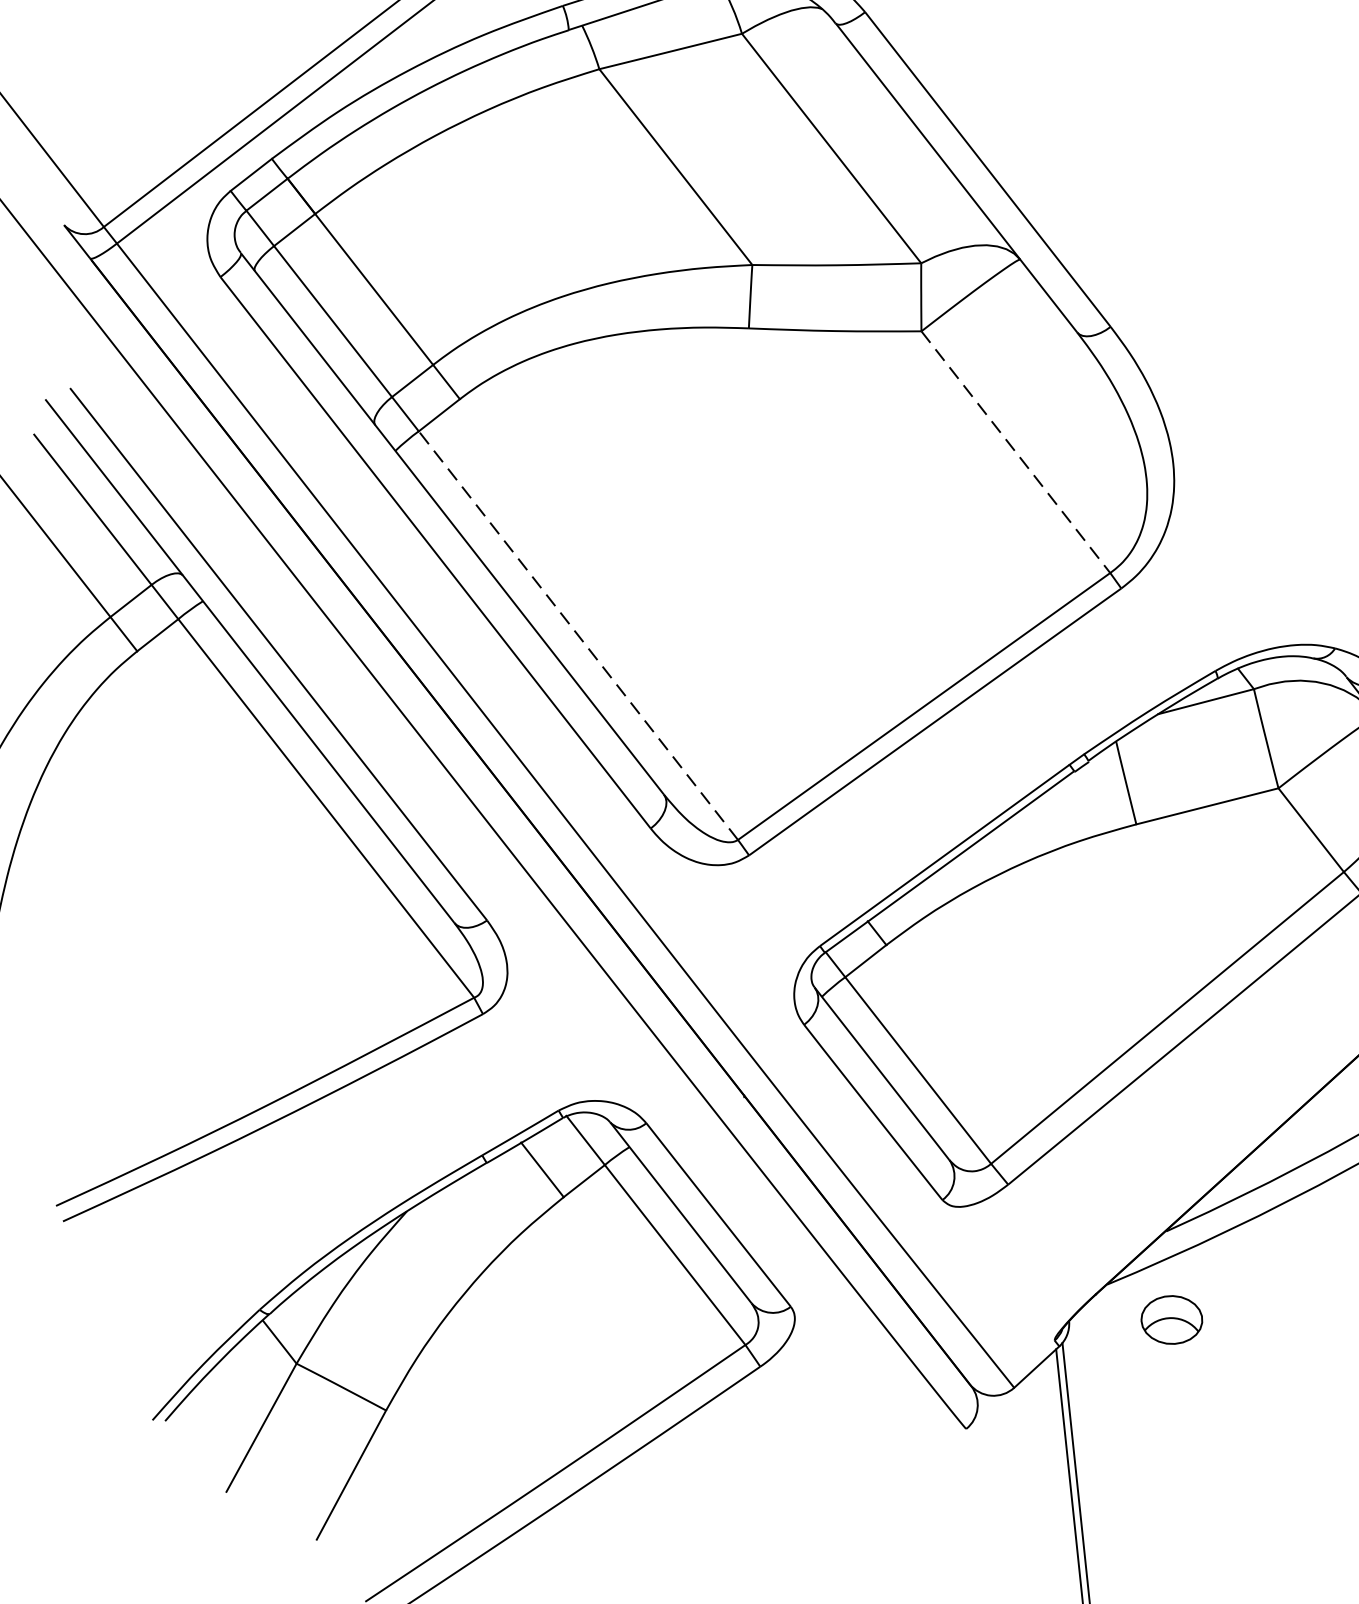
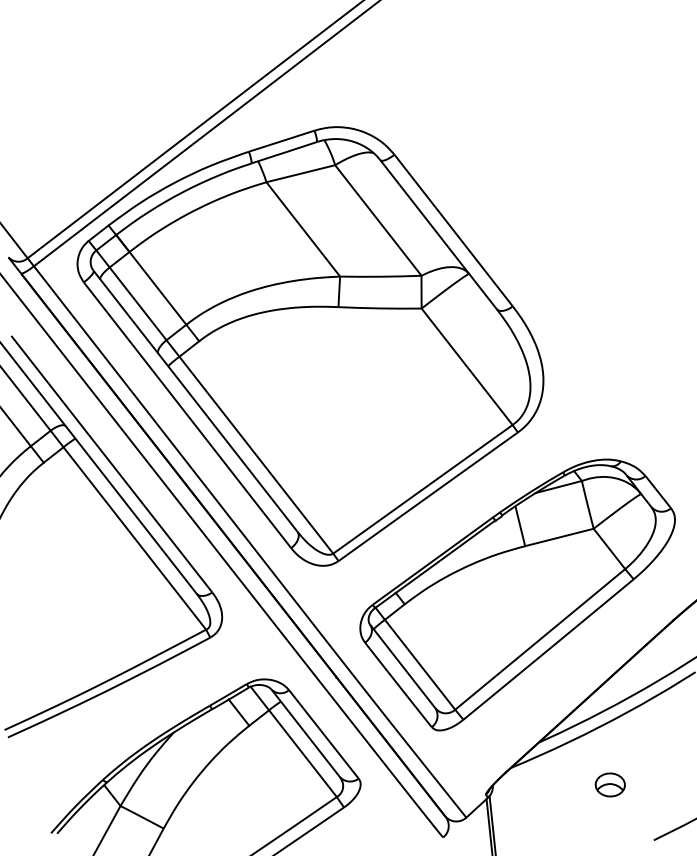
line: (1016, 451) -> (467, 366), dashed -> solid
line: (578, 636) -> (256, 455), dashed -> solid
part: (1170, 1318) -> (609, 784), moved

